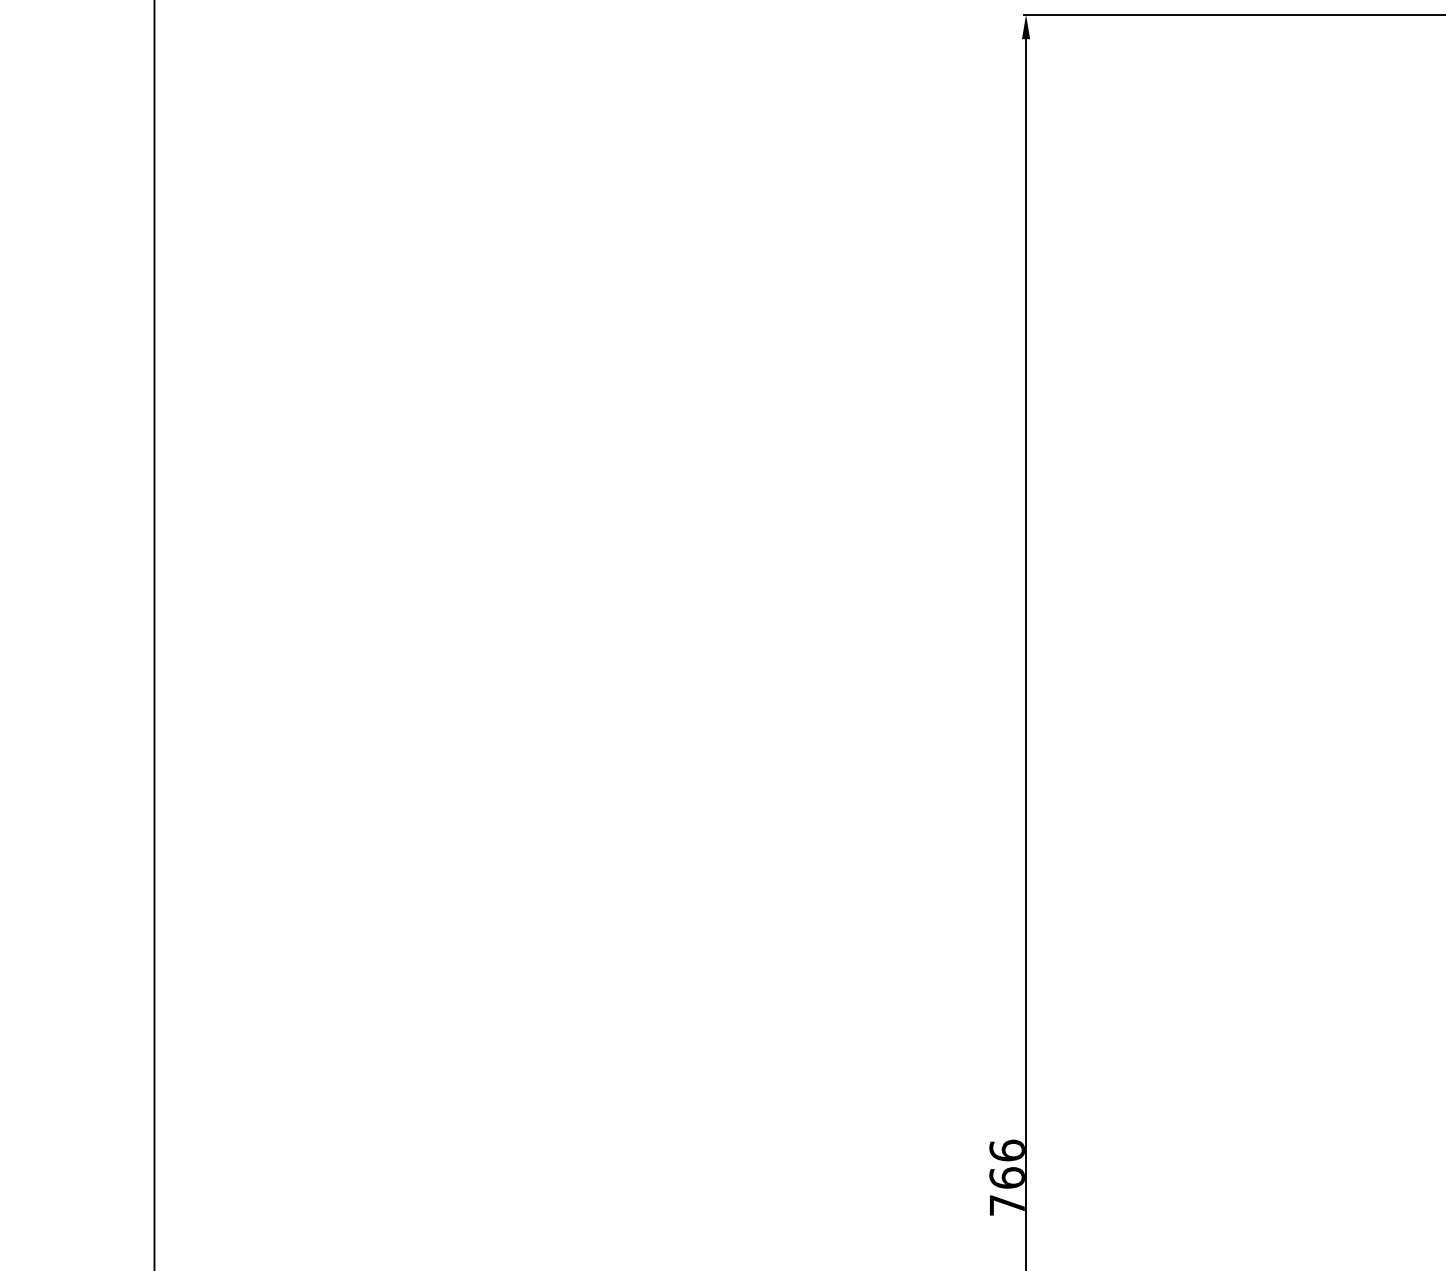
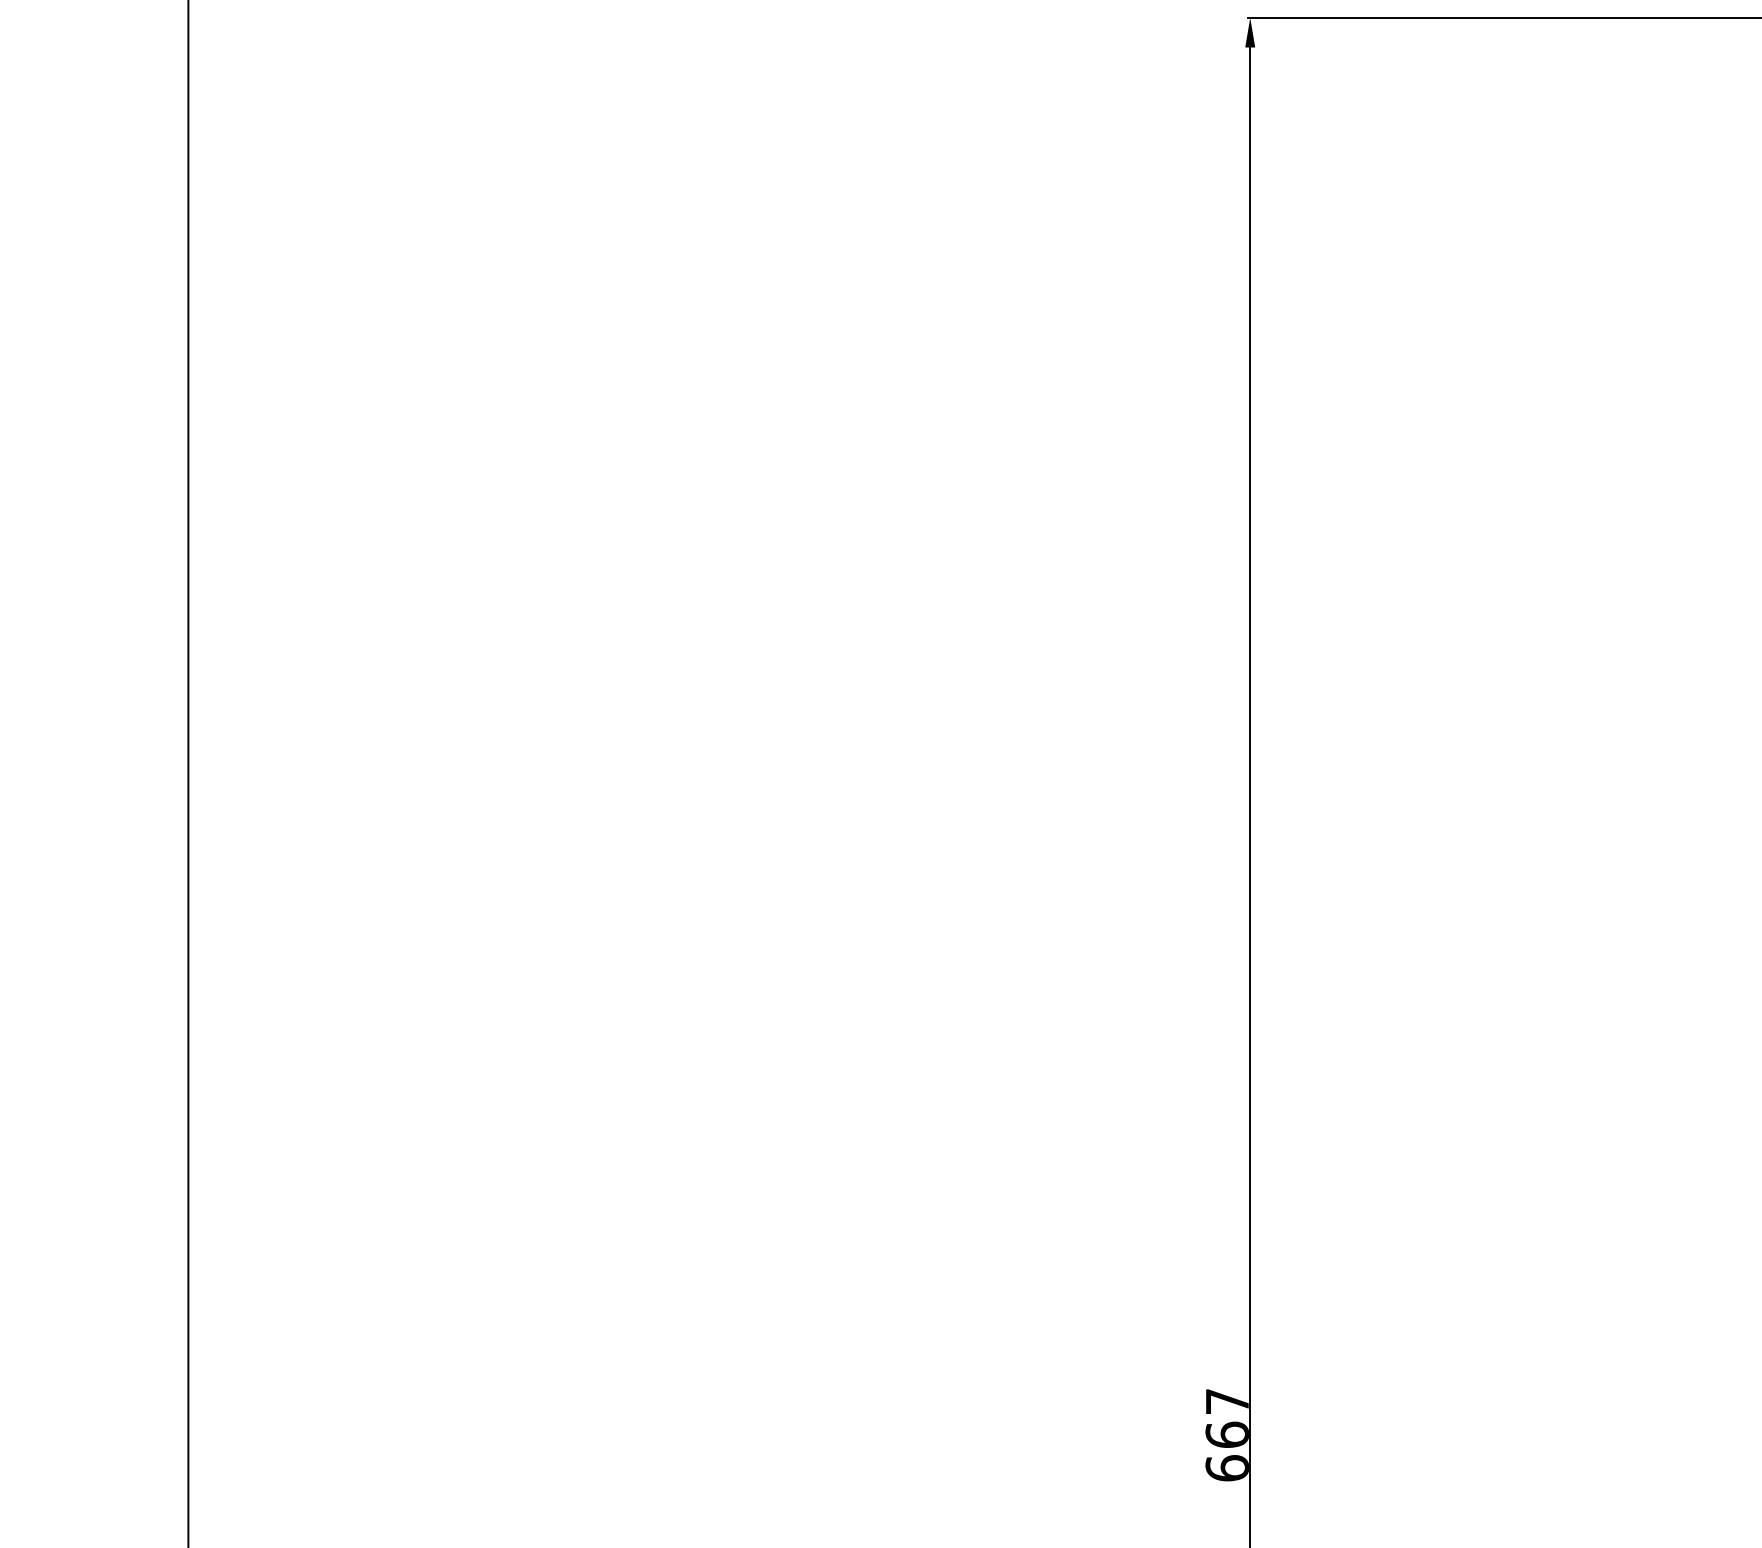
text: (1006, 1177) -> (1226, 1434), 766 -> 667

